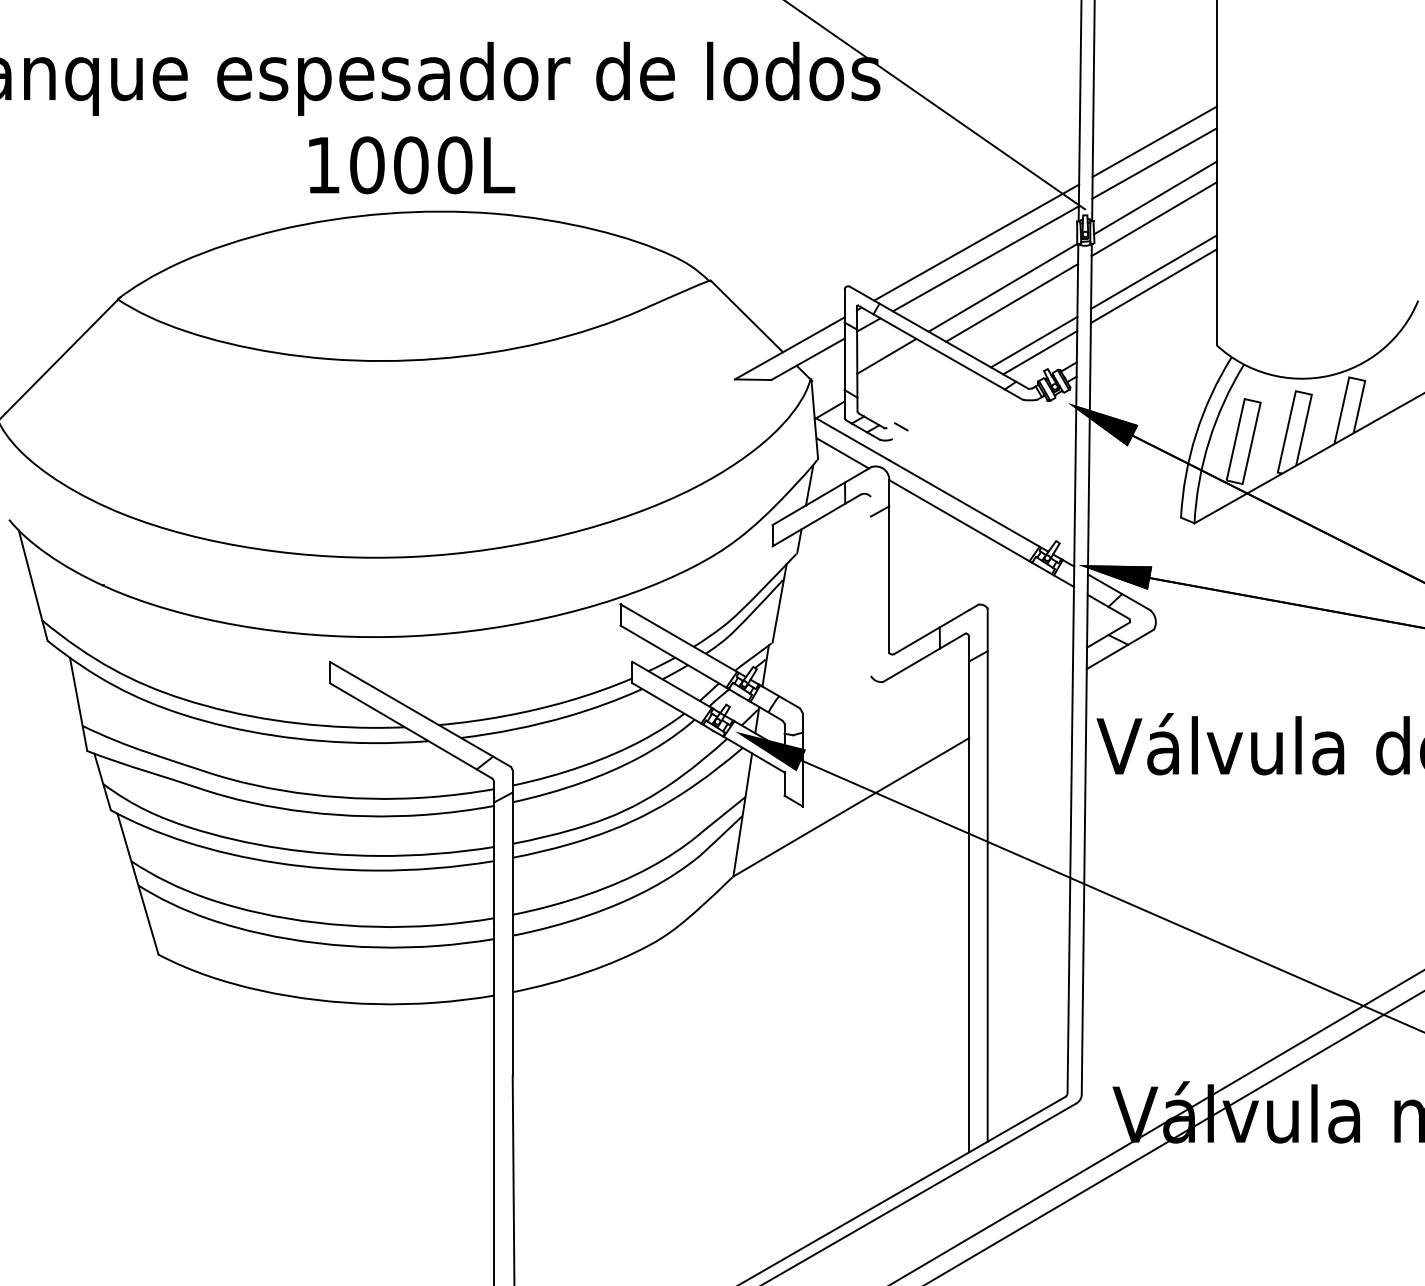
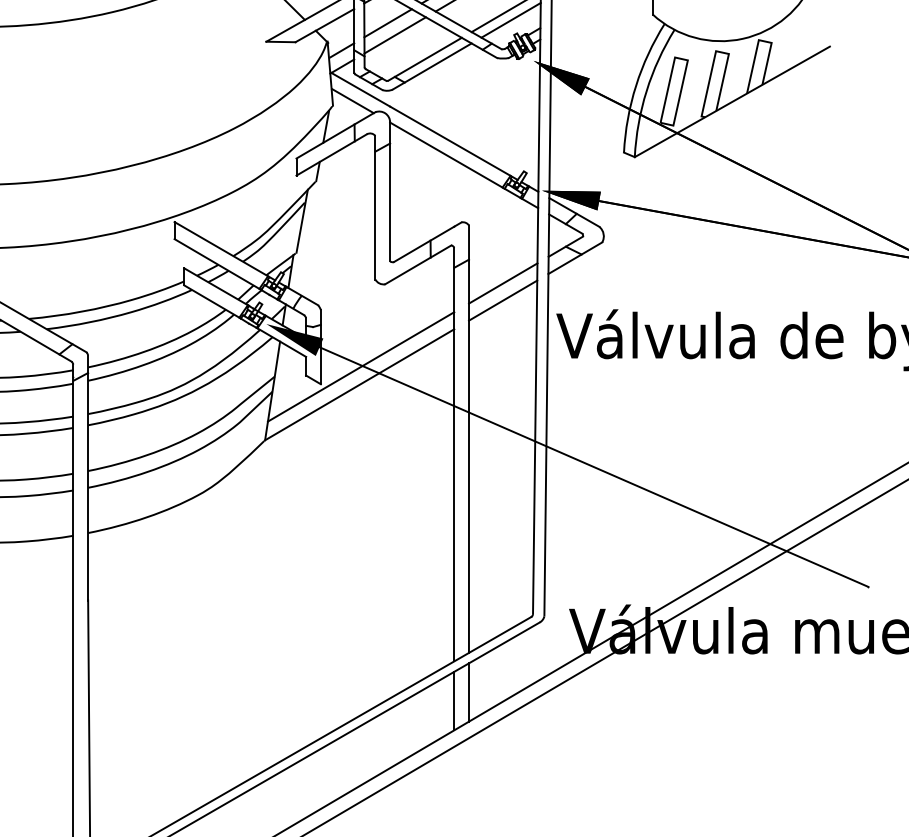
line: (895, 371) -> (395, 35), added
line: (829, 389) -> (342, 49), added
line: (932, 400) -> (424, 58), added
line: (941, 410) -> (431, 66), added
line: (870, 585) -> (375, 206), added
line: (1030, 680) -> (503, 283), added
line: (1029, 702) -> (502, 300), added
line: (853, 784) -> (361, 366), added
line: (987, 1190) -> (468, 692), added
line: (969, 1201) -> (454, 700), added

